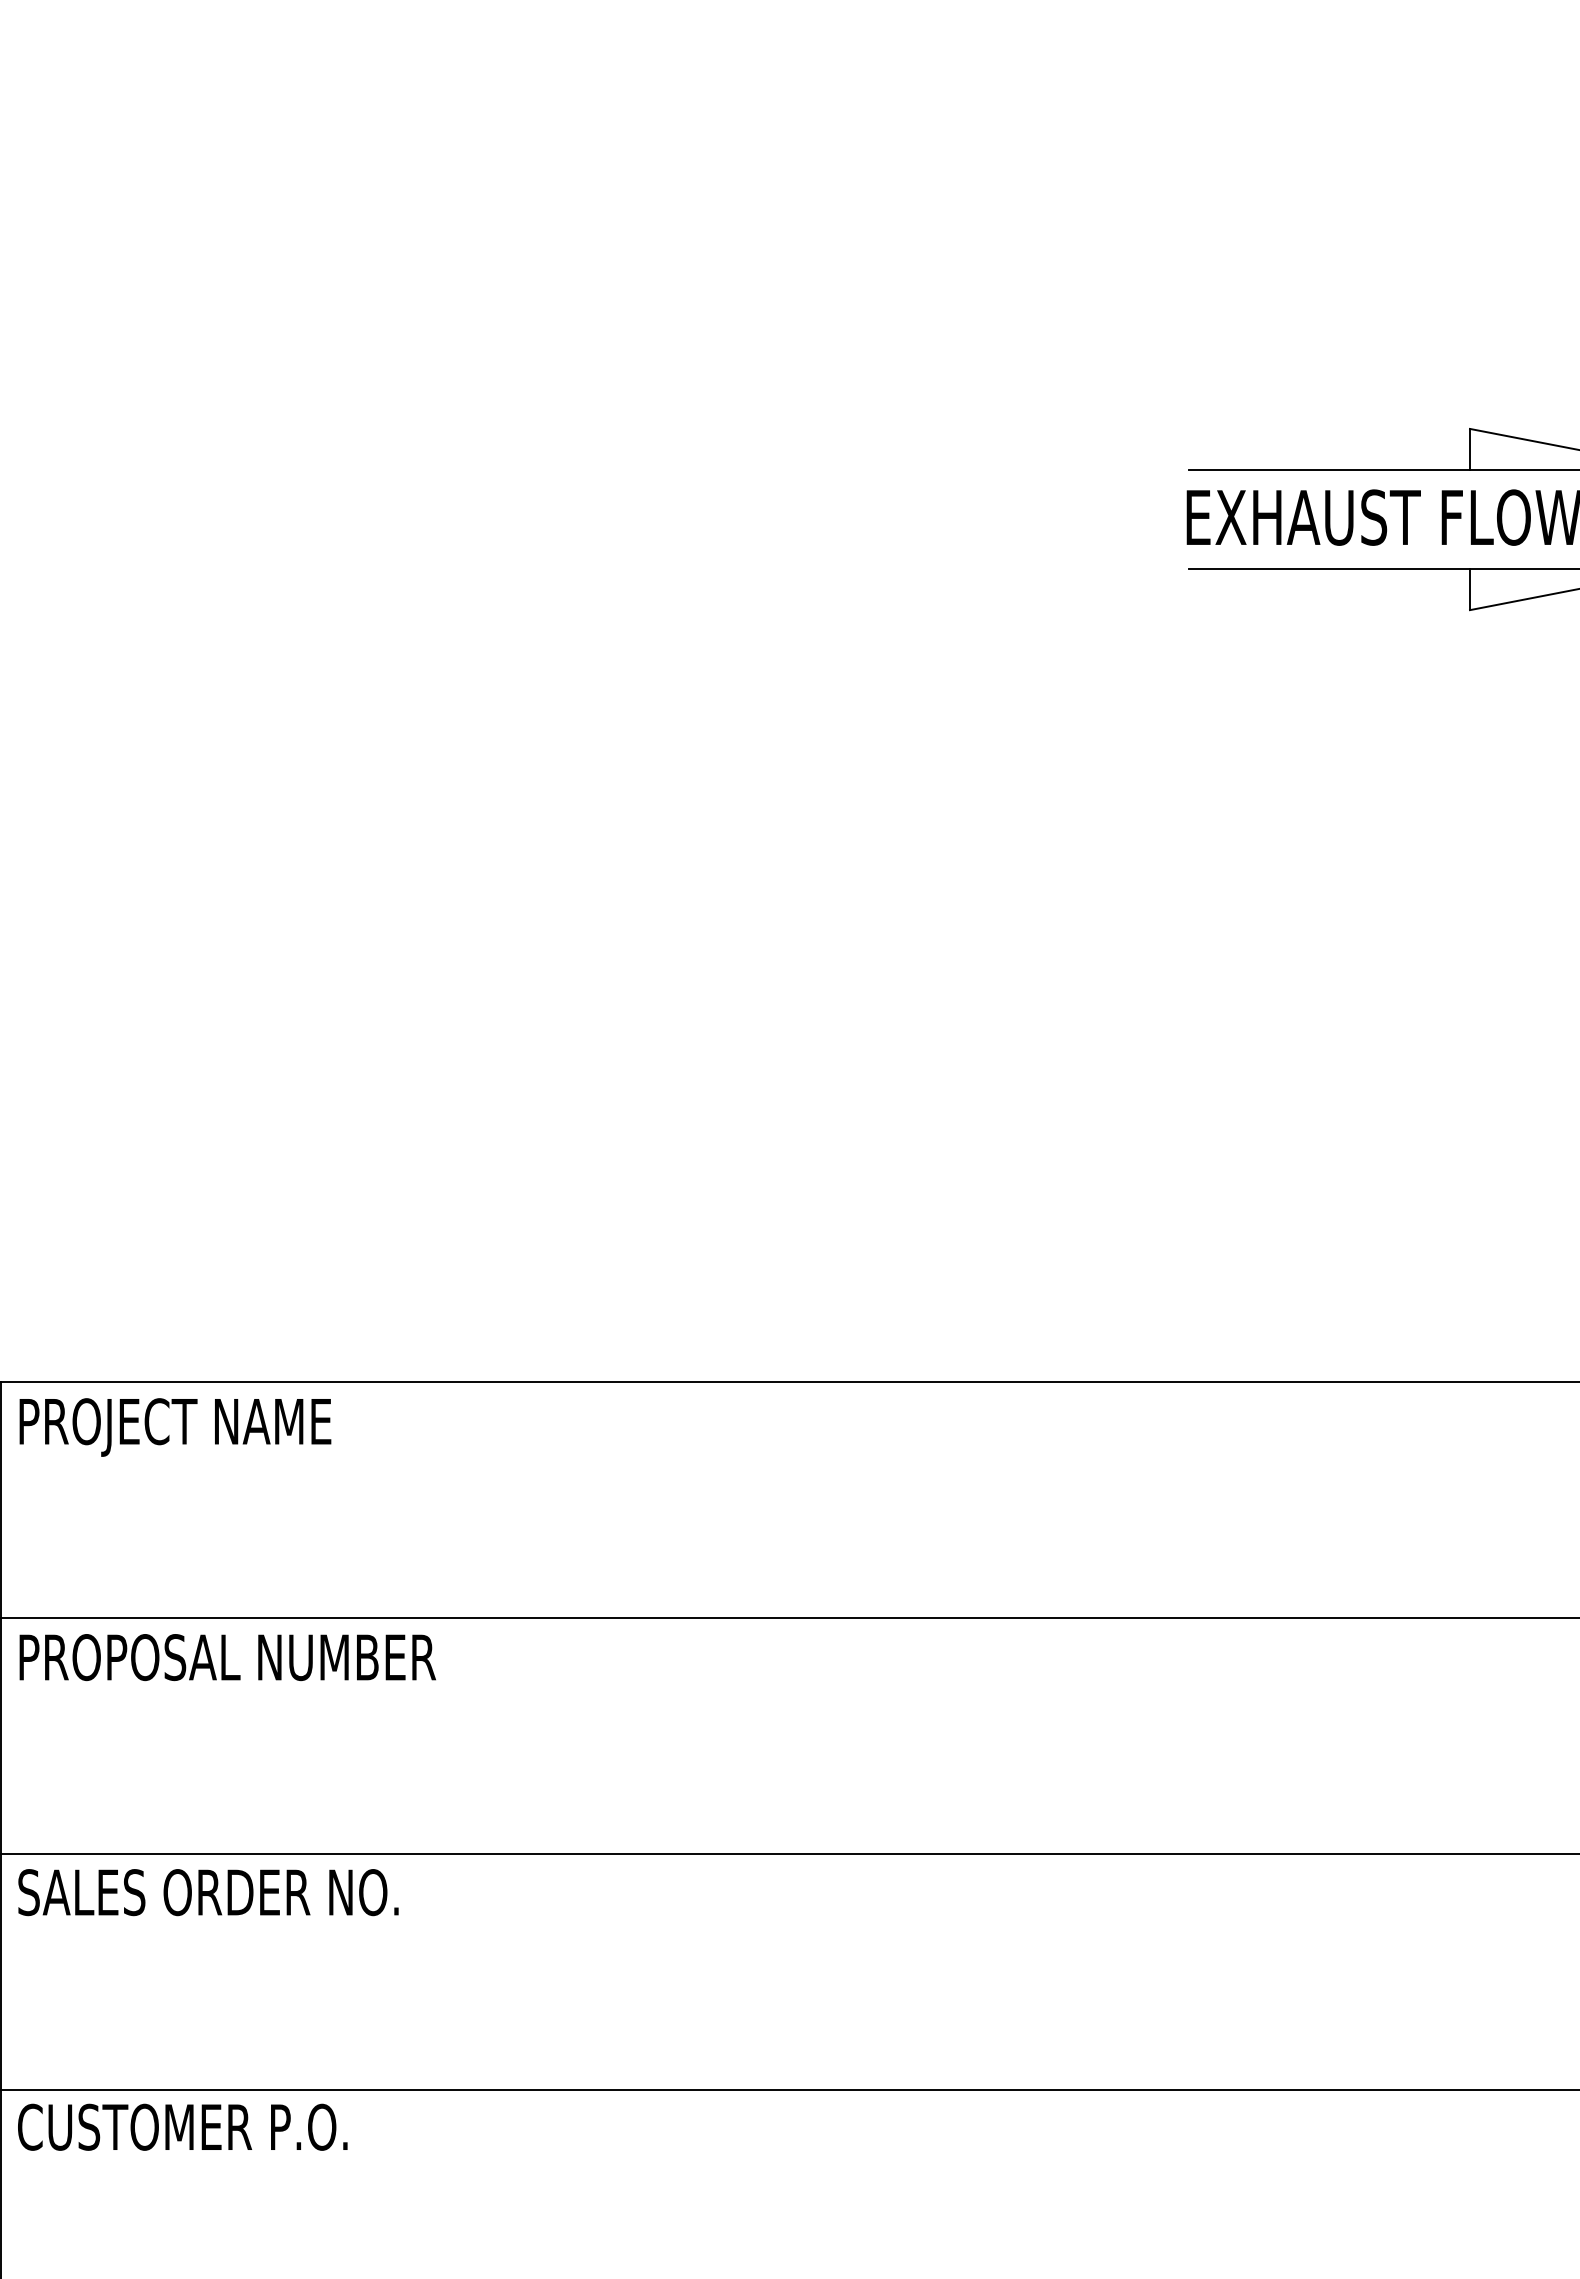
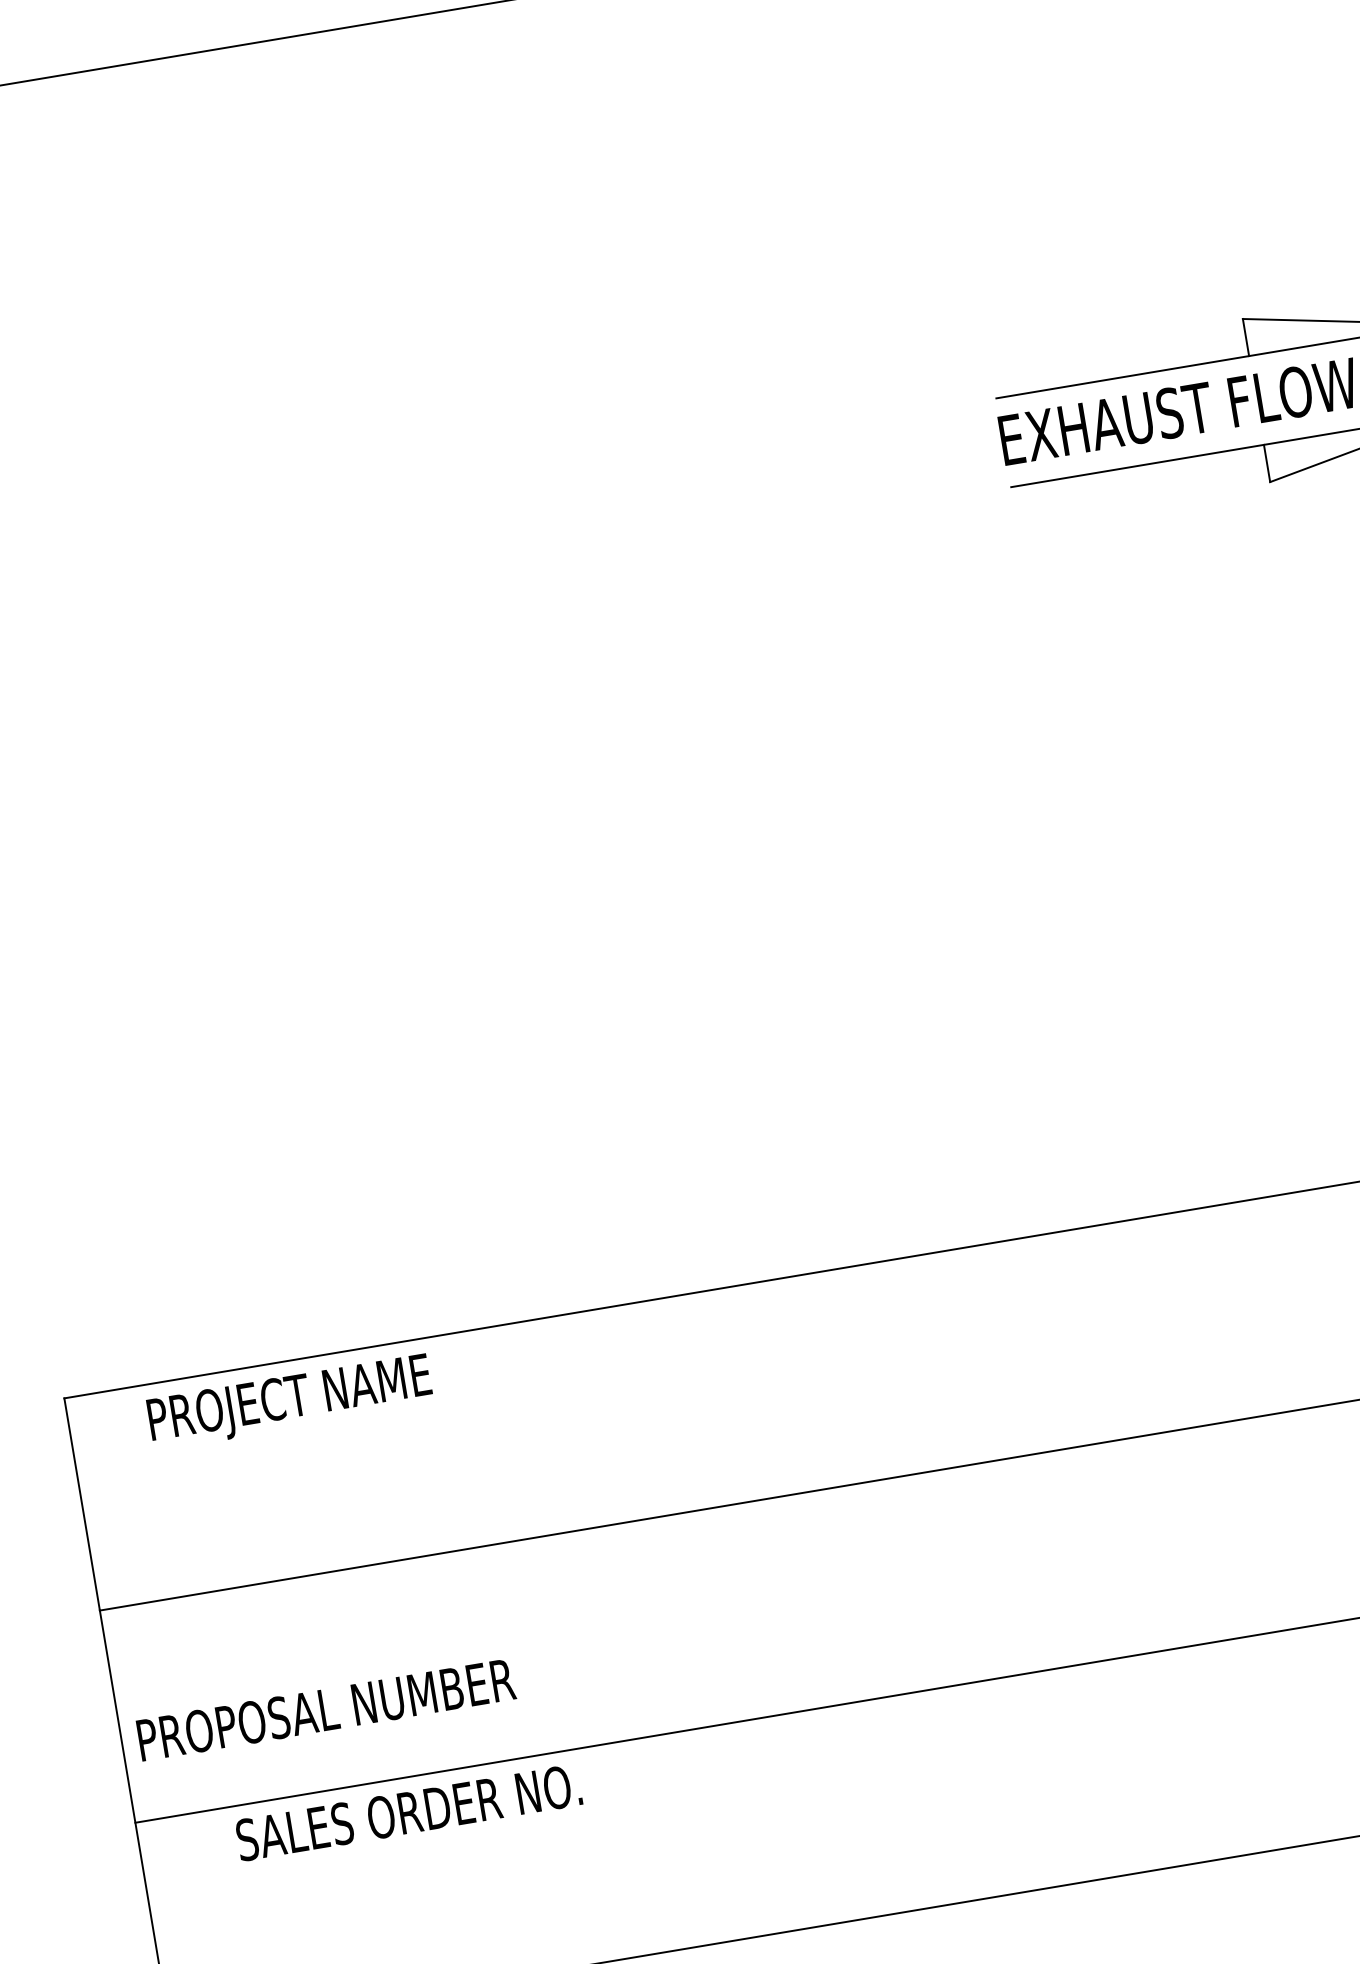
text: (175, 1427) -> (290, 1402), moved
text: (227, 1657) -> (326, 1709), moved
text: (208, 1892) -> (408, 1812), moved

